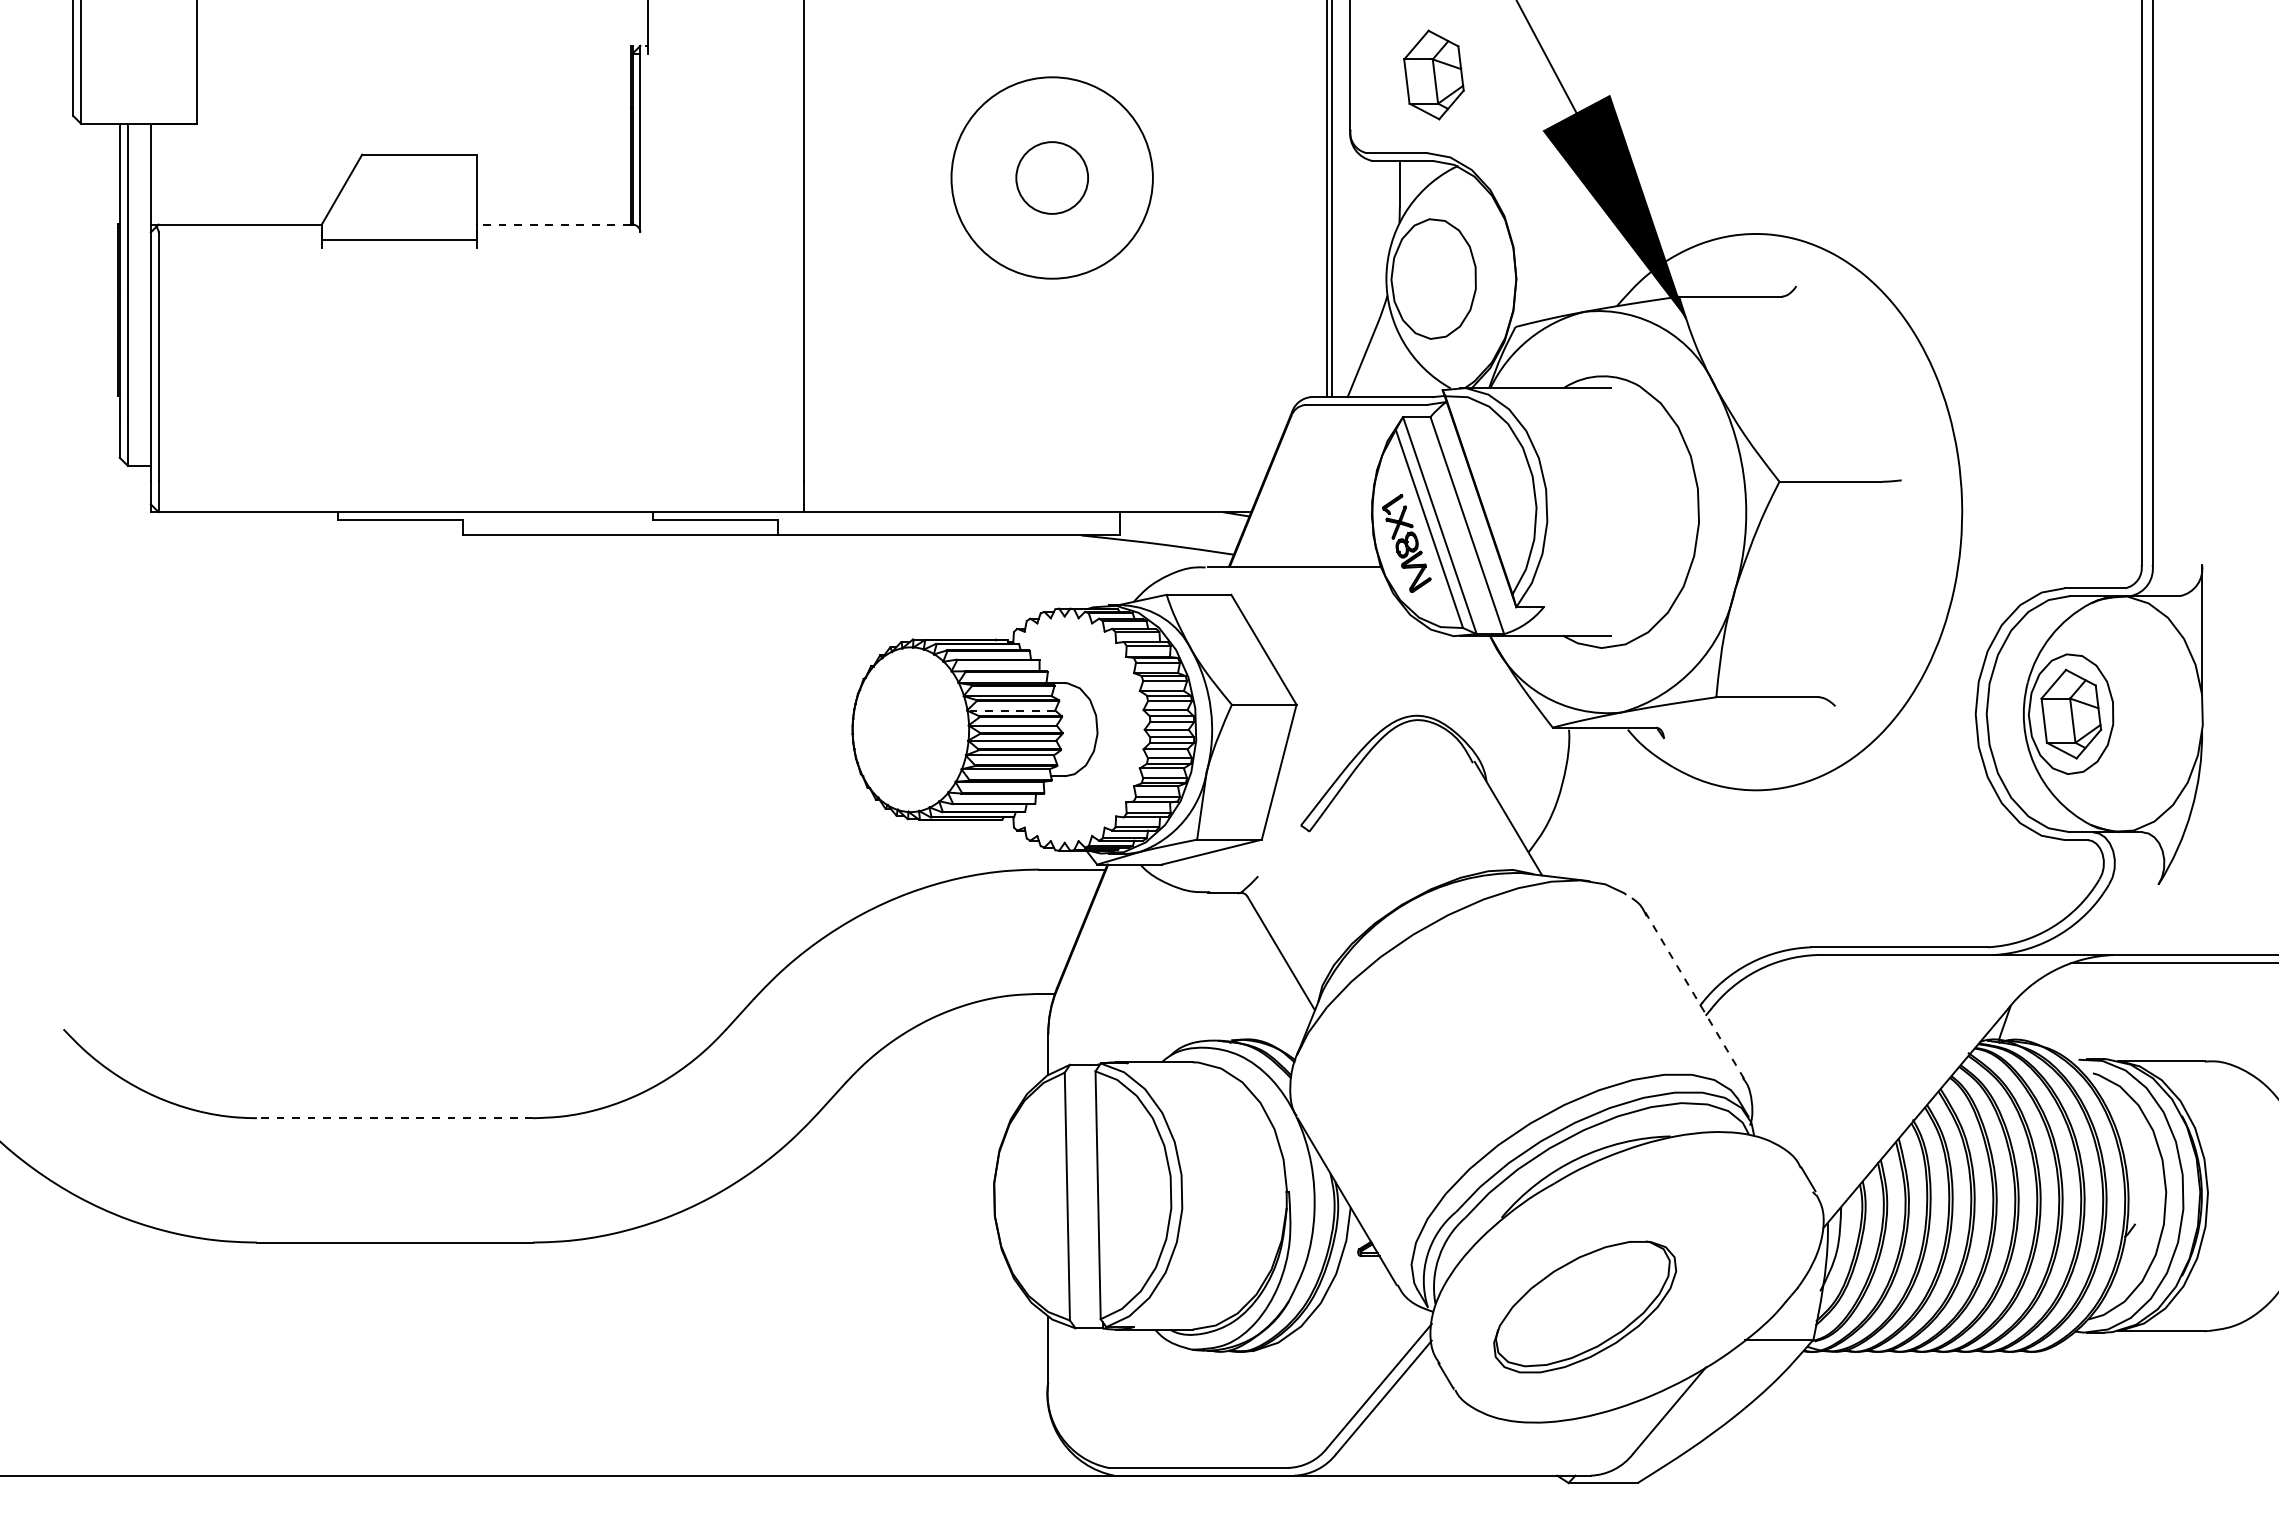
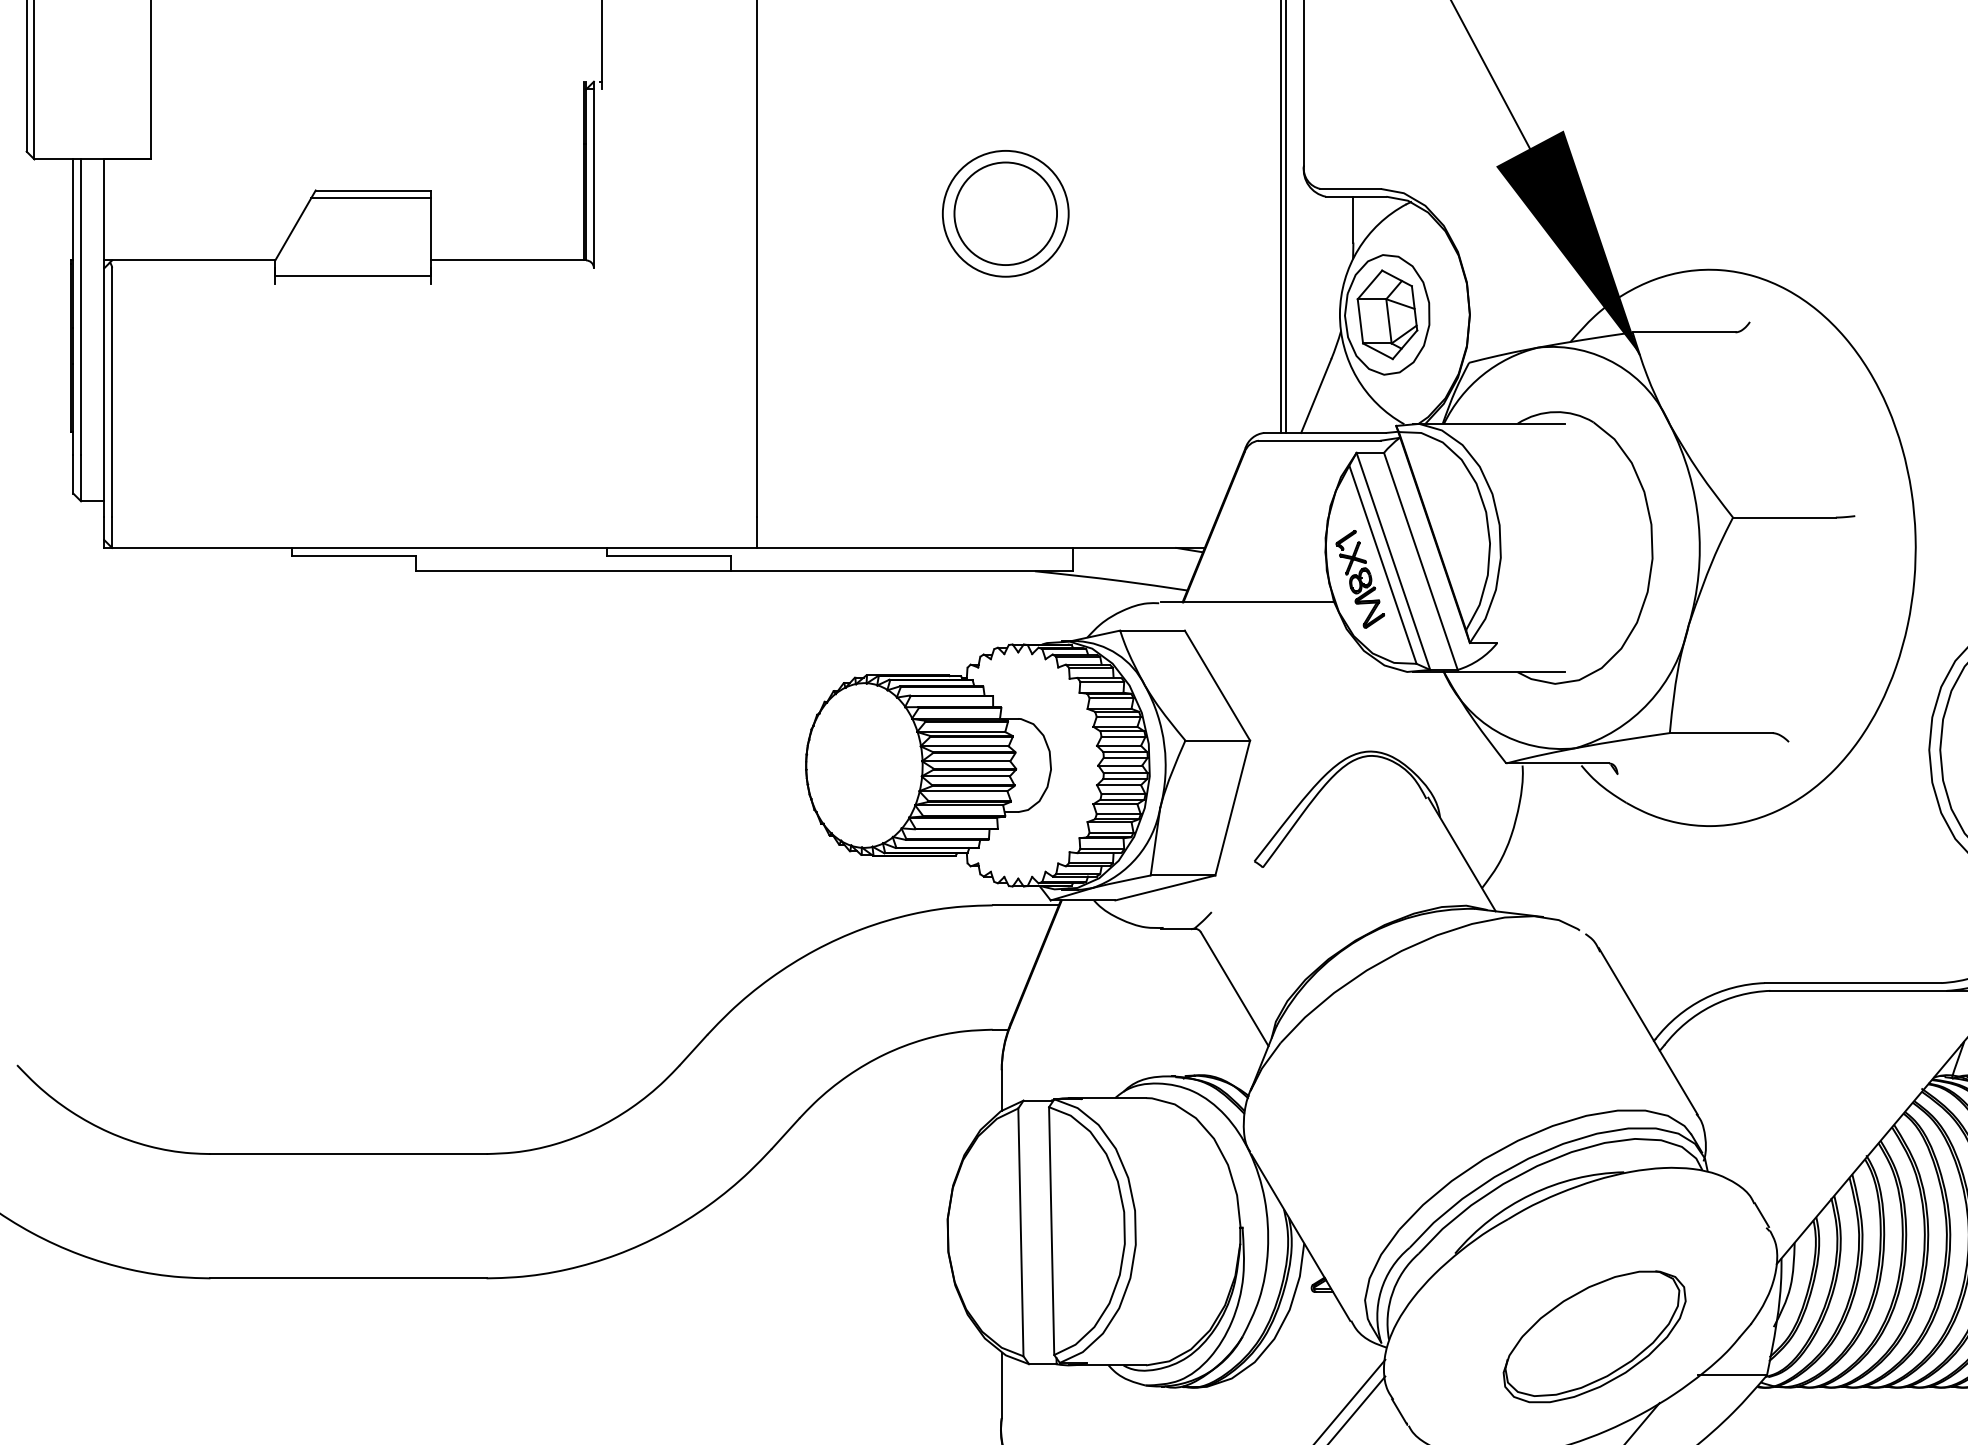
part: (1433, 74) -> (1387, 314), moved
line: (417, 162) -> (371, 198), added
circle: (1051, 177) -> (1005, 213), size x1.43
circle: (1052, 177) -> (1006, 213), size x0.62
line: (553, 224) -> (507, 260), dashed -> solid
line: (1011, 710) -> (965, 746), dashed -> solid
line: (1694, 995) -> (1648, 1031), dashed -> solid
line: (394, 1118) -> (348, 1154), dashed -> solid
part: (1585, 1306) -> (1595, 1336), moved

